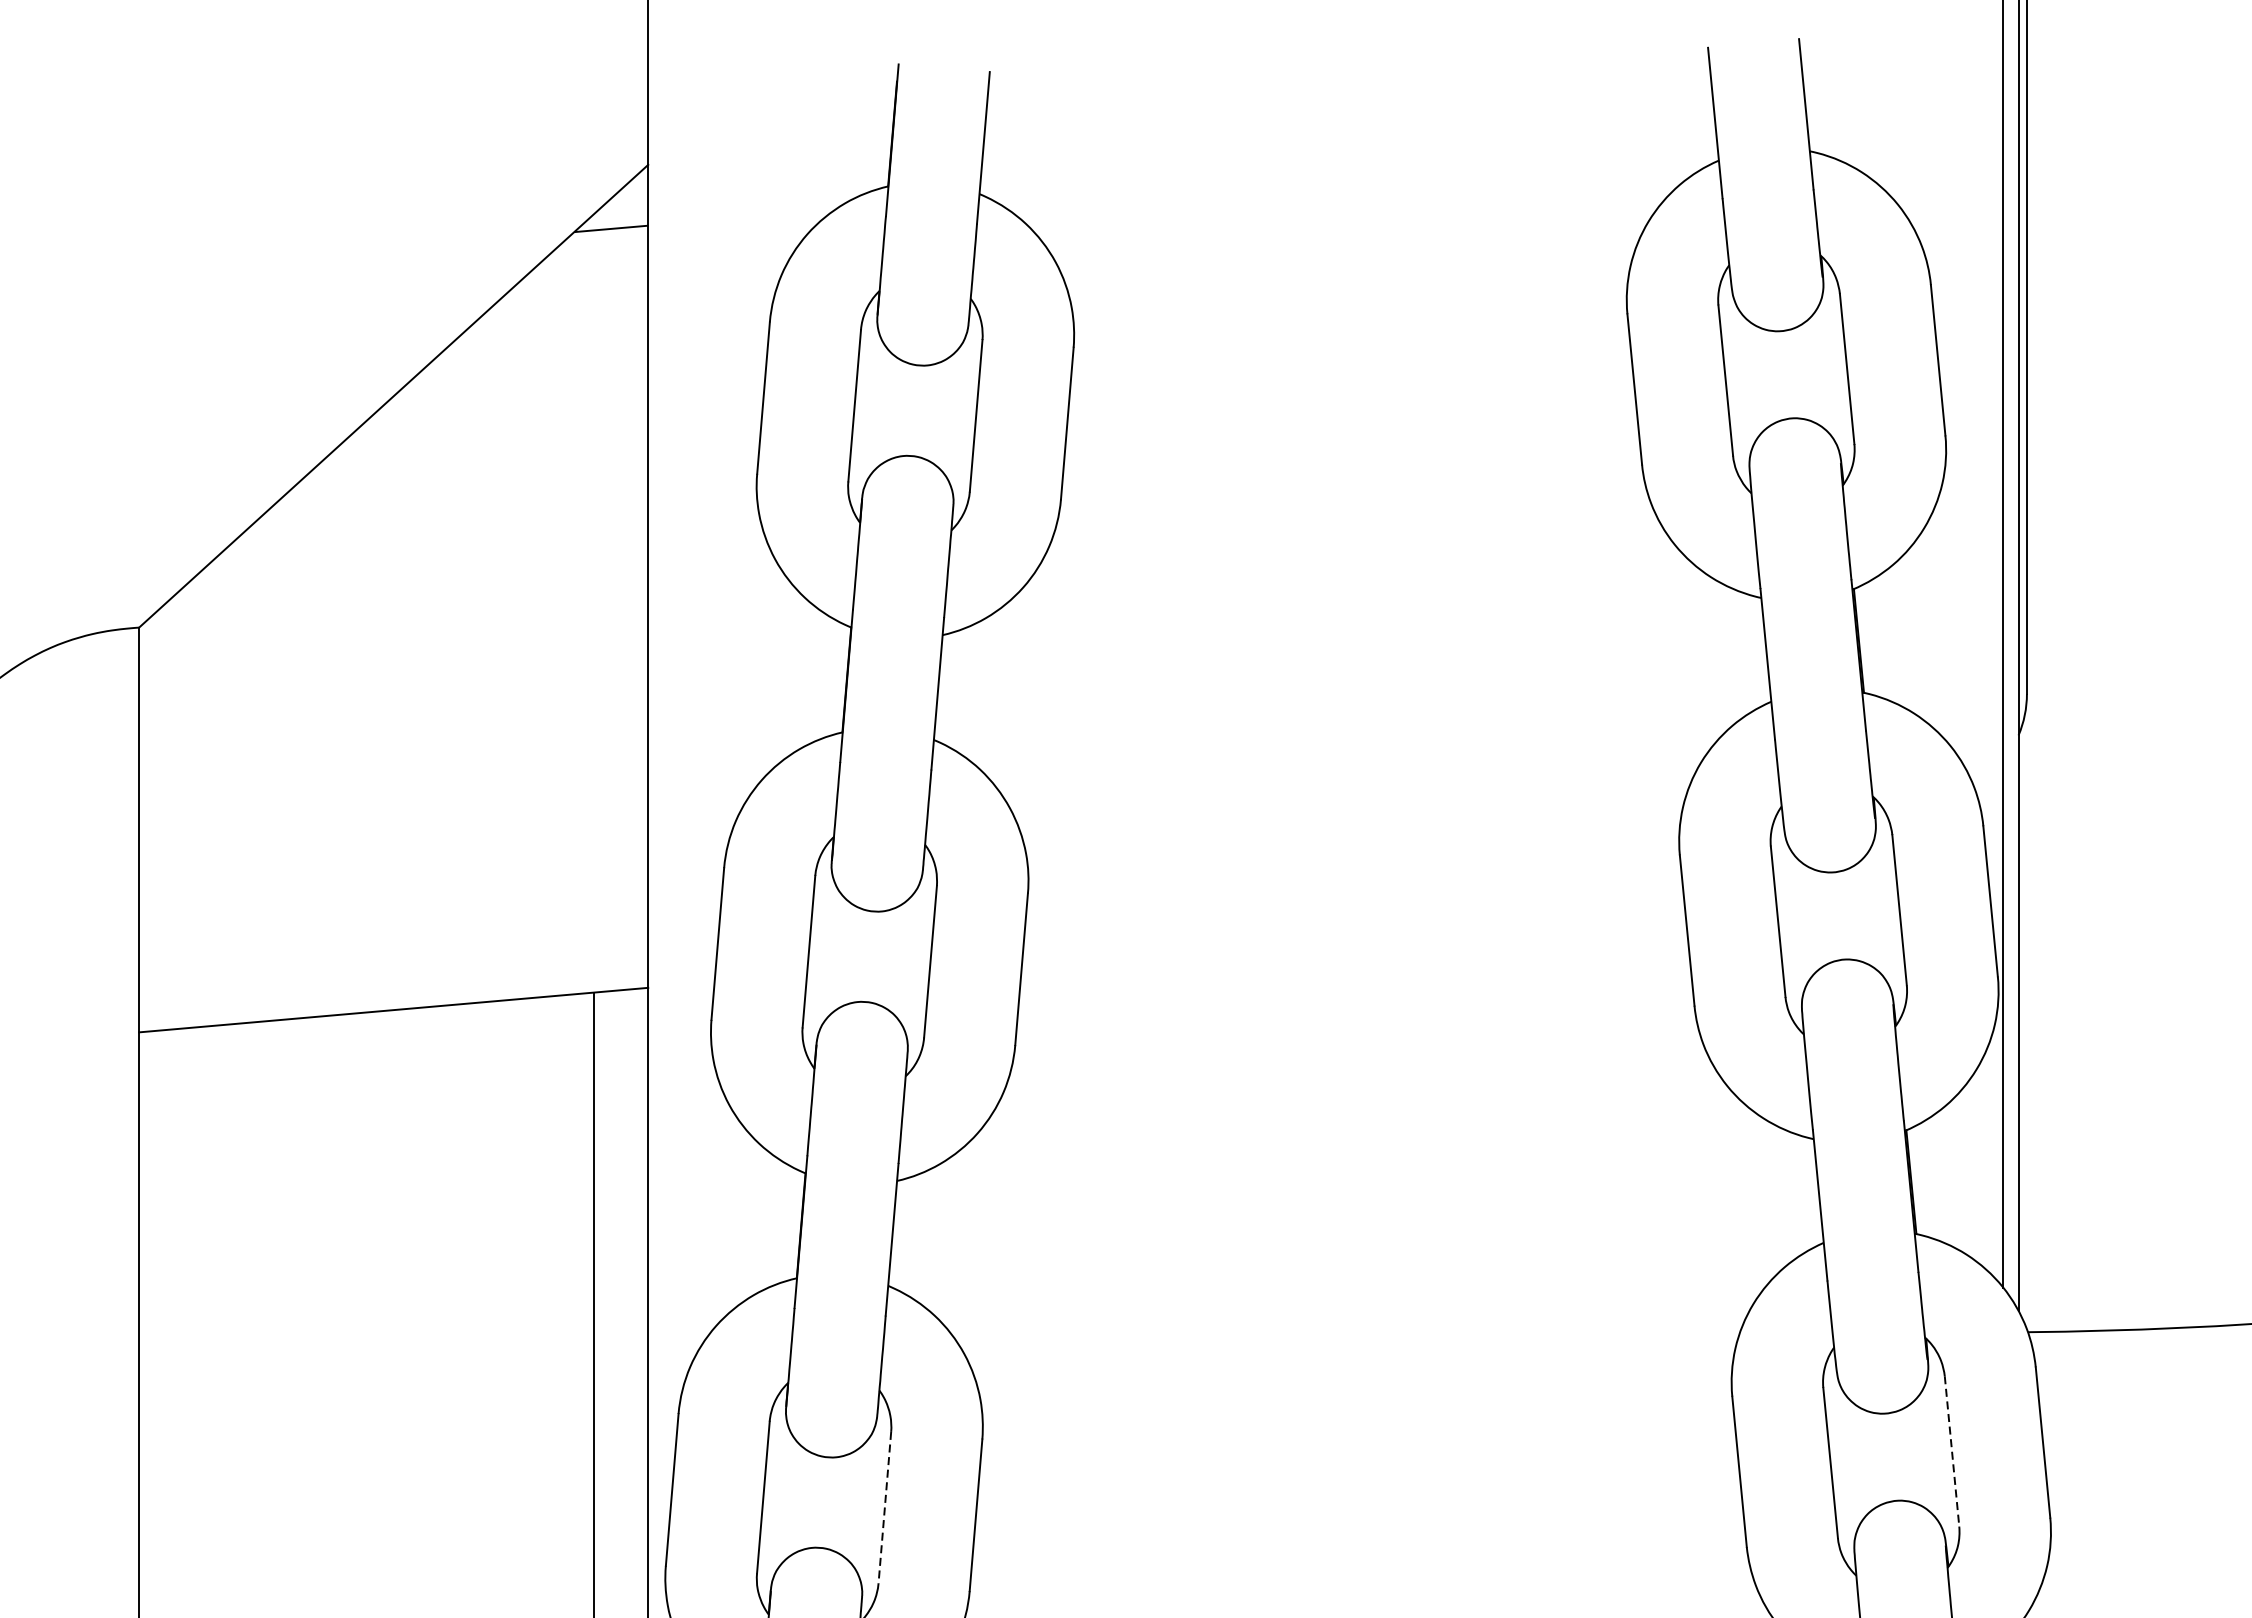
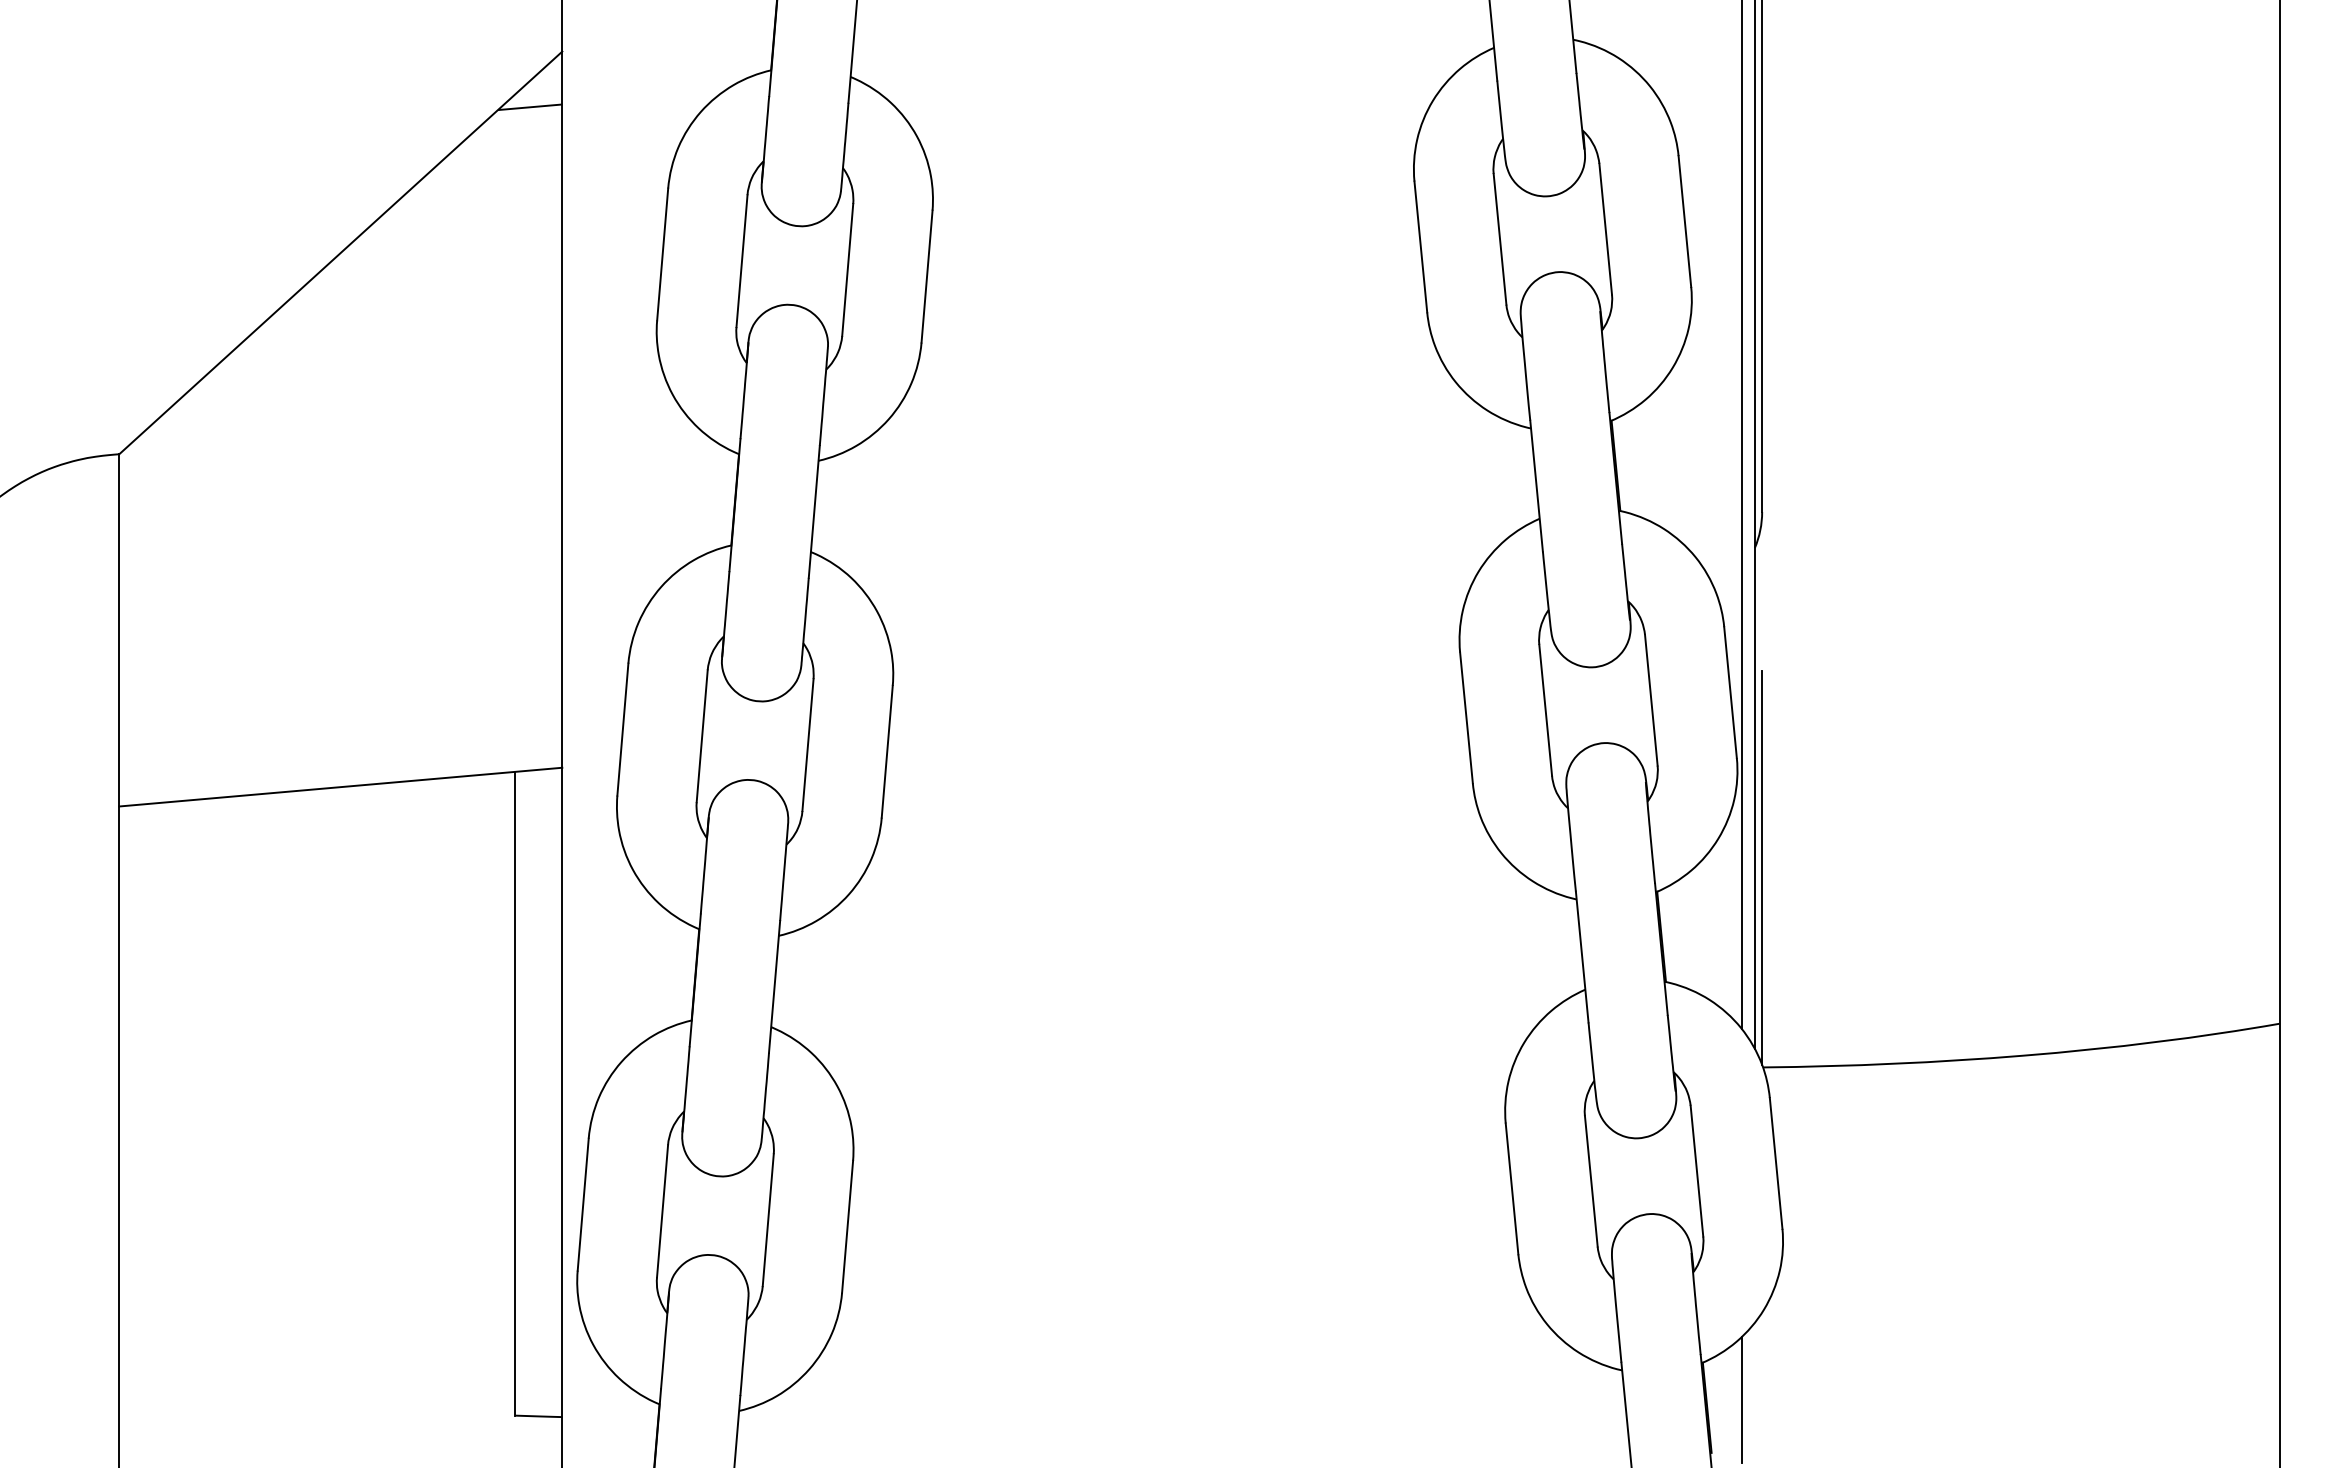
line: (2027, 1102) -> (1762, 867), added
line: (1951, 1451) -> (1696, 1171), dashed -> solid
line: (885, 1508) -> (768, 1220), dashed -> solid

